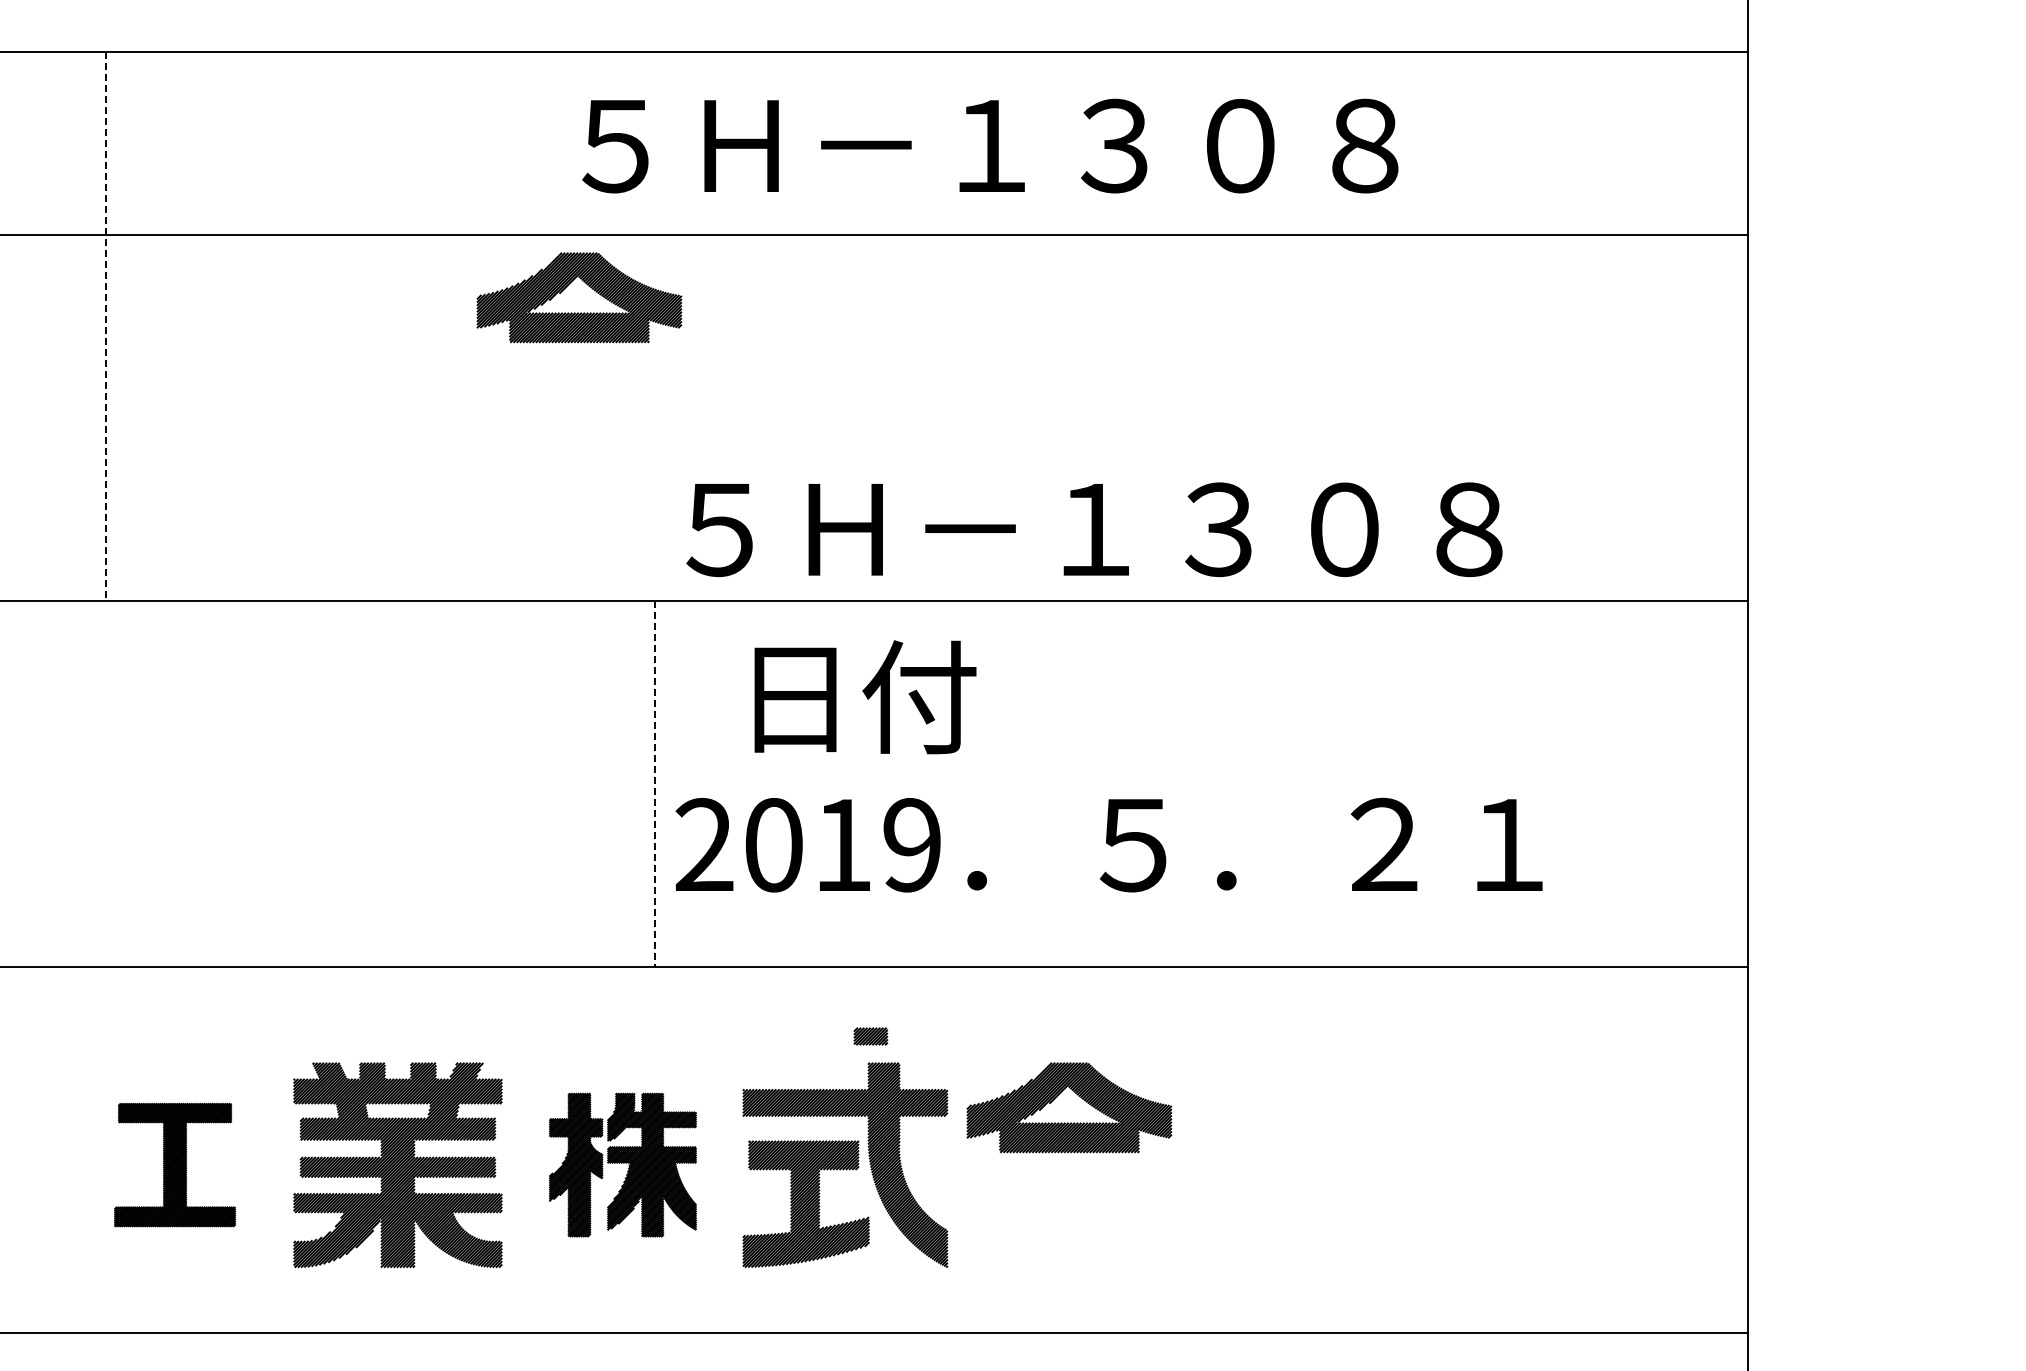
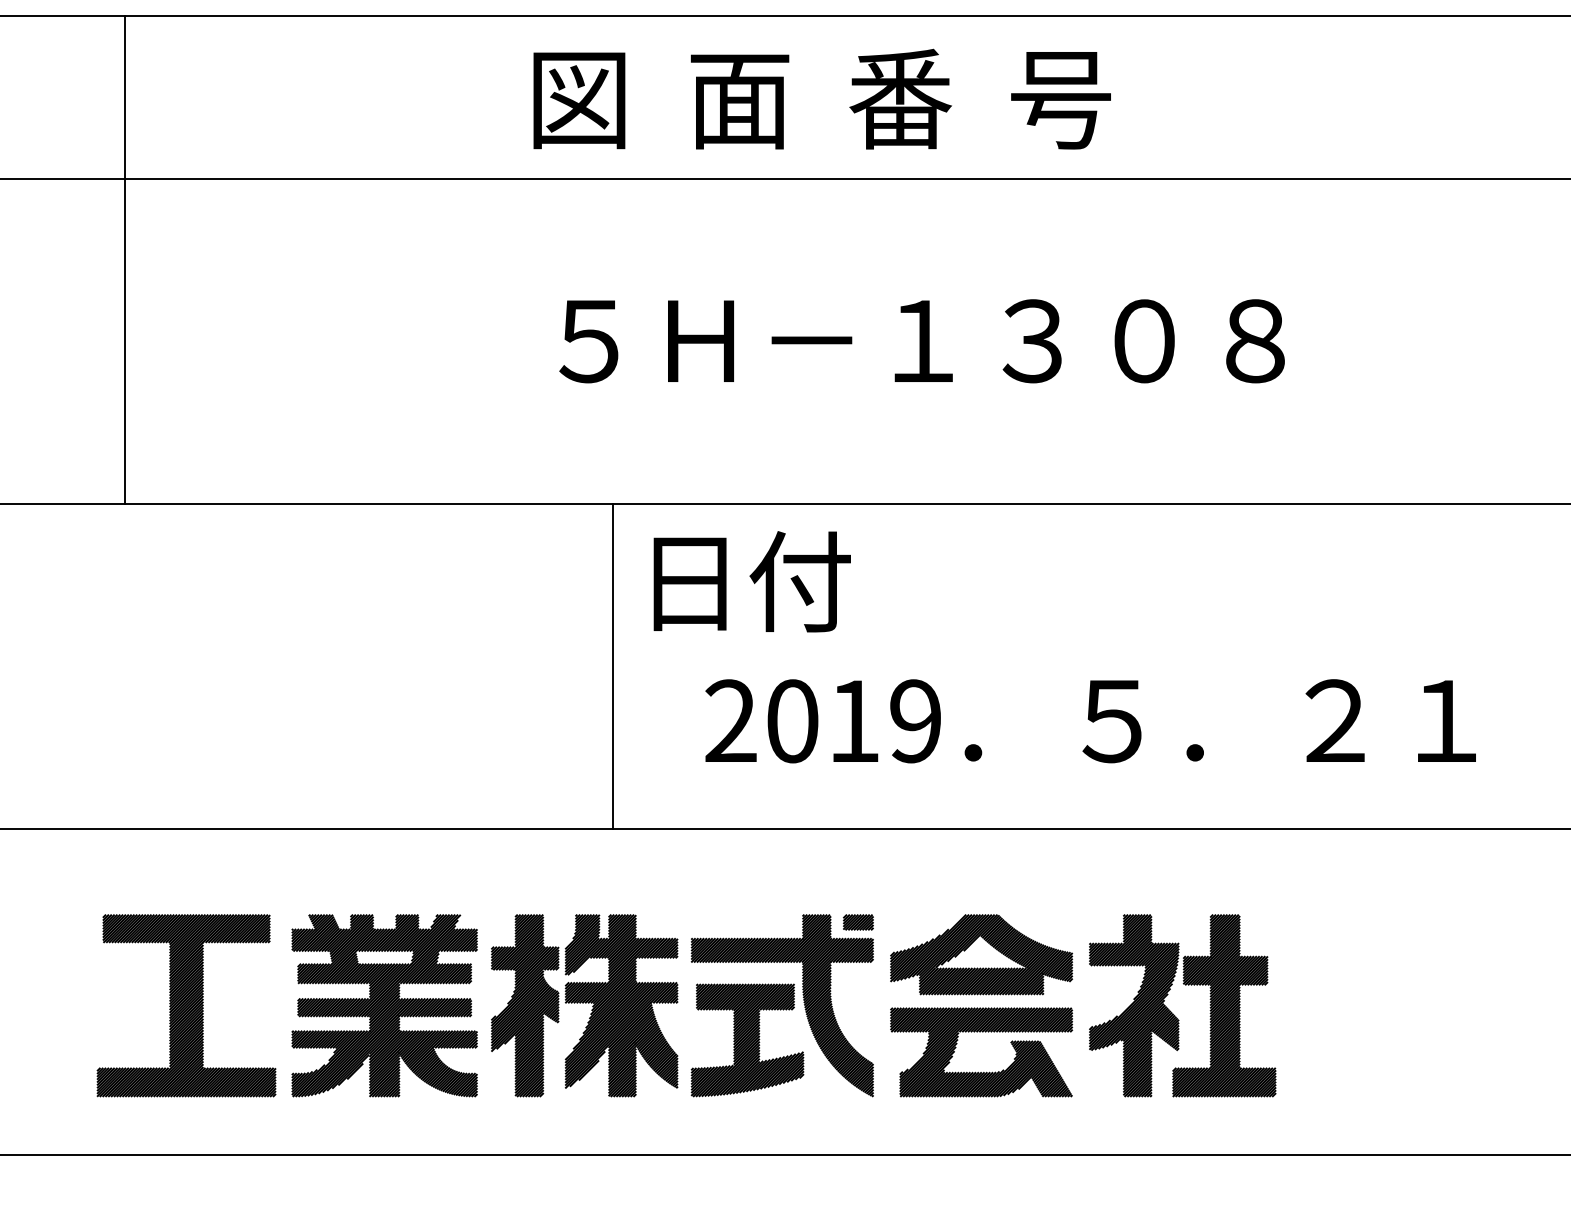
text: (981, 145) -> (903, 99), ５Ｈ－１３０８ -> 図  面  番  号
part: (579, 297) -> (546, 234), removed
line: (106, 326) -> (125, 260), dashed -> solid
text: (1094, 529) -> (922, 341), moved
text: (865, 697) -> (752, 581), moved
line: (655, 783) -> (613, 666), dashed -> solid
text: (1108, 844) -> (1090, 720), moved
part: (870, 1036) -> (858, 922), moved
part: (174, 1164) -> (186, 1005), size x1.67
part: (622, 1164) -> (584, 1005), size x1.43
part: (1285, 1174) -> (1173, 1014), added
part: (1070, 1195) -> (982, 1032), added

